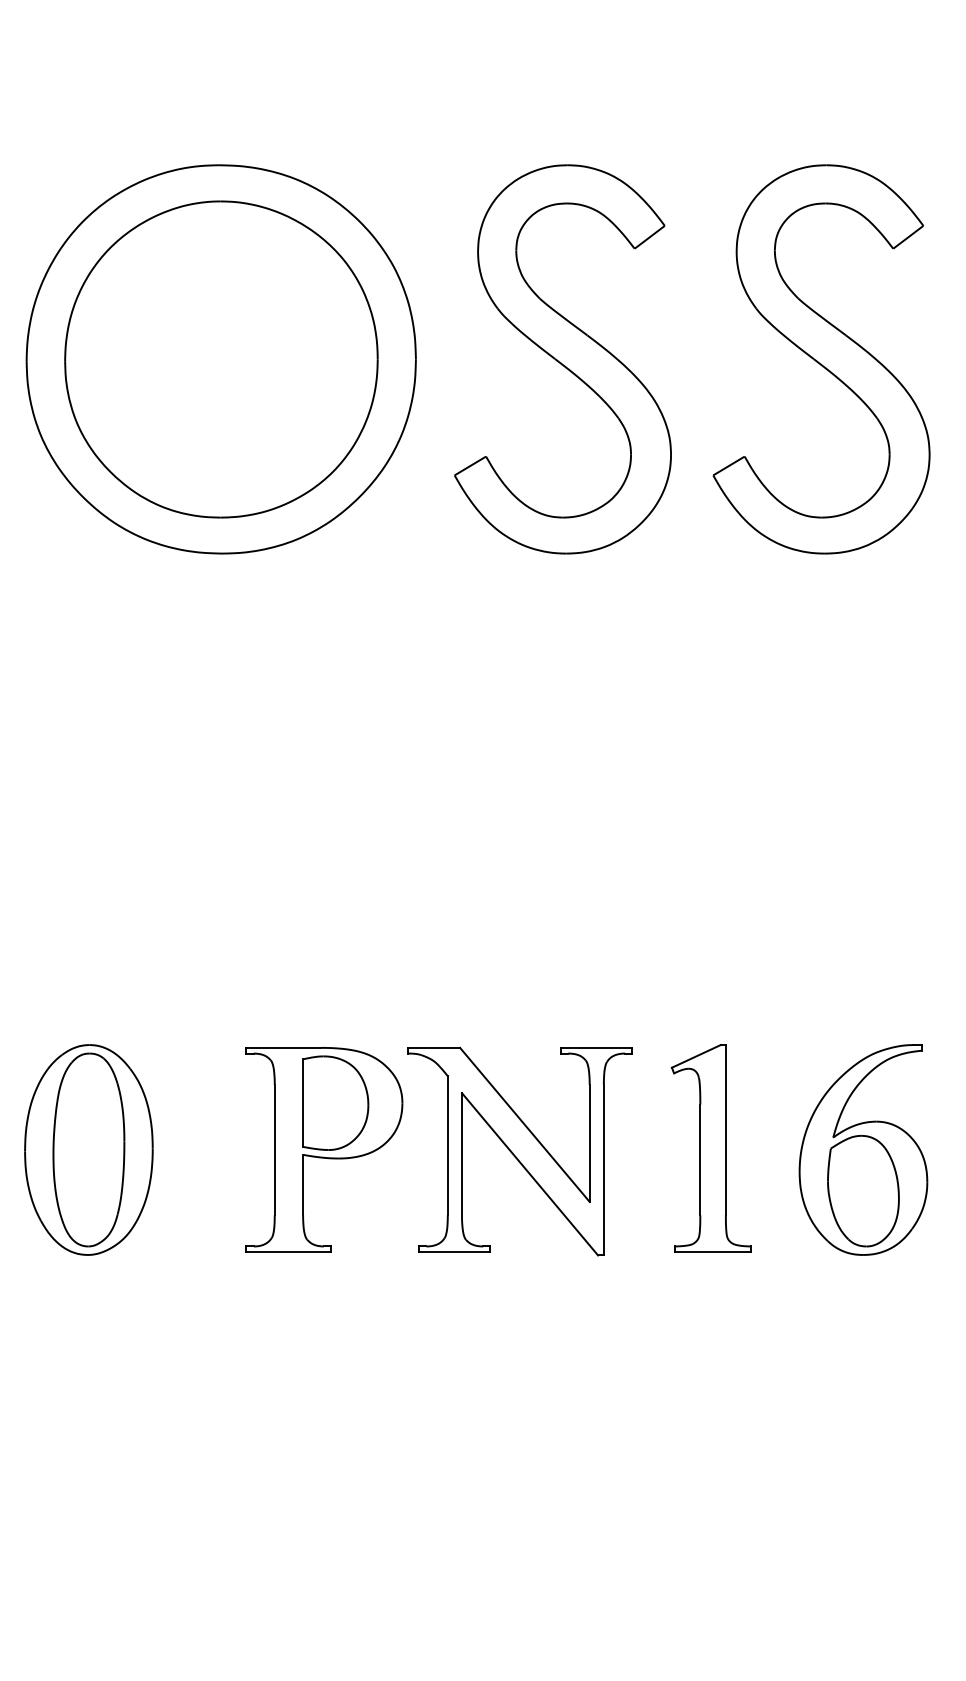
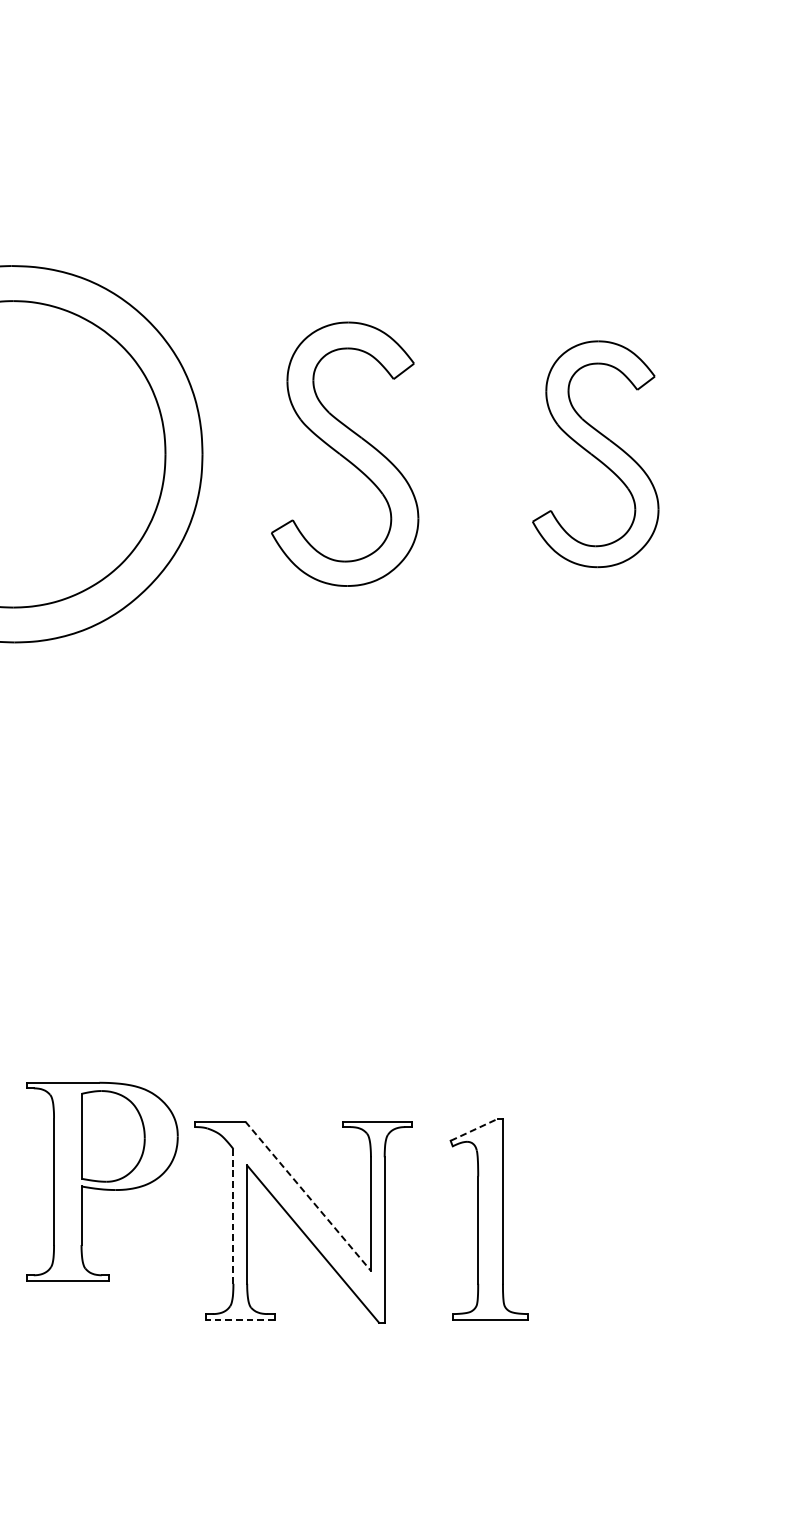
part: (562, 359) -> (344, 454), size x0.7
part: (821, 359) -> (595, 454), size x0.6
line: (696, 1056) -> (474, 1129), solid -> dashed
line: (524, 1124) -> (307, 1195), solid -> dashed
line: (447, 1145) -> (233, 1216), solid -> dashed
part: (324, 1149) -> (102, 1181), moved
part: (863, 1149) -> (636, 1220), removed
line: (454, 1252) -> (239, 1319), solid -> dashed

